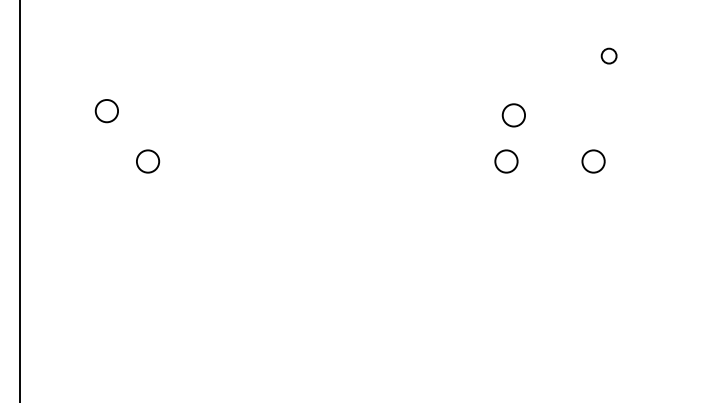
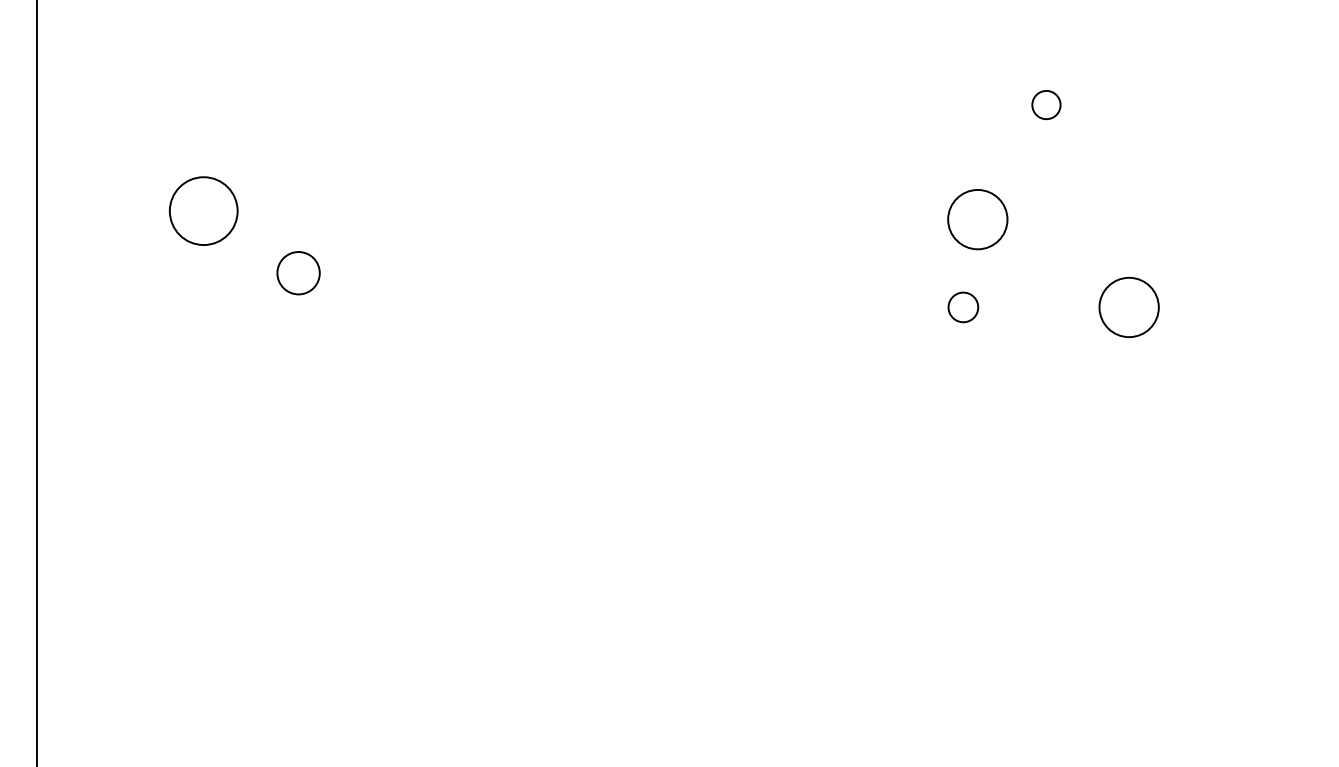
circle: (608, 55) -> (1045, 103), moved
circle: (106, 111) -> (202, 212), size x1.6
circle: (513, 115) -> (976, 219), size x1.4
circle: (148, 161) -> (299, 273), moved
circle: (506, 161) -> (963, 307), size x0.7
circle: (593, 161) -> (1128, 307), size x1.4

